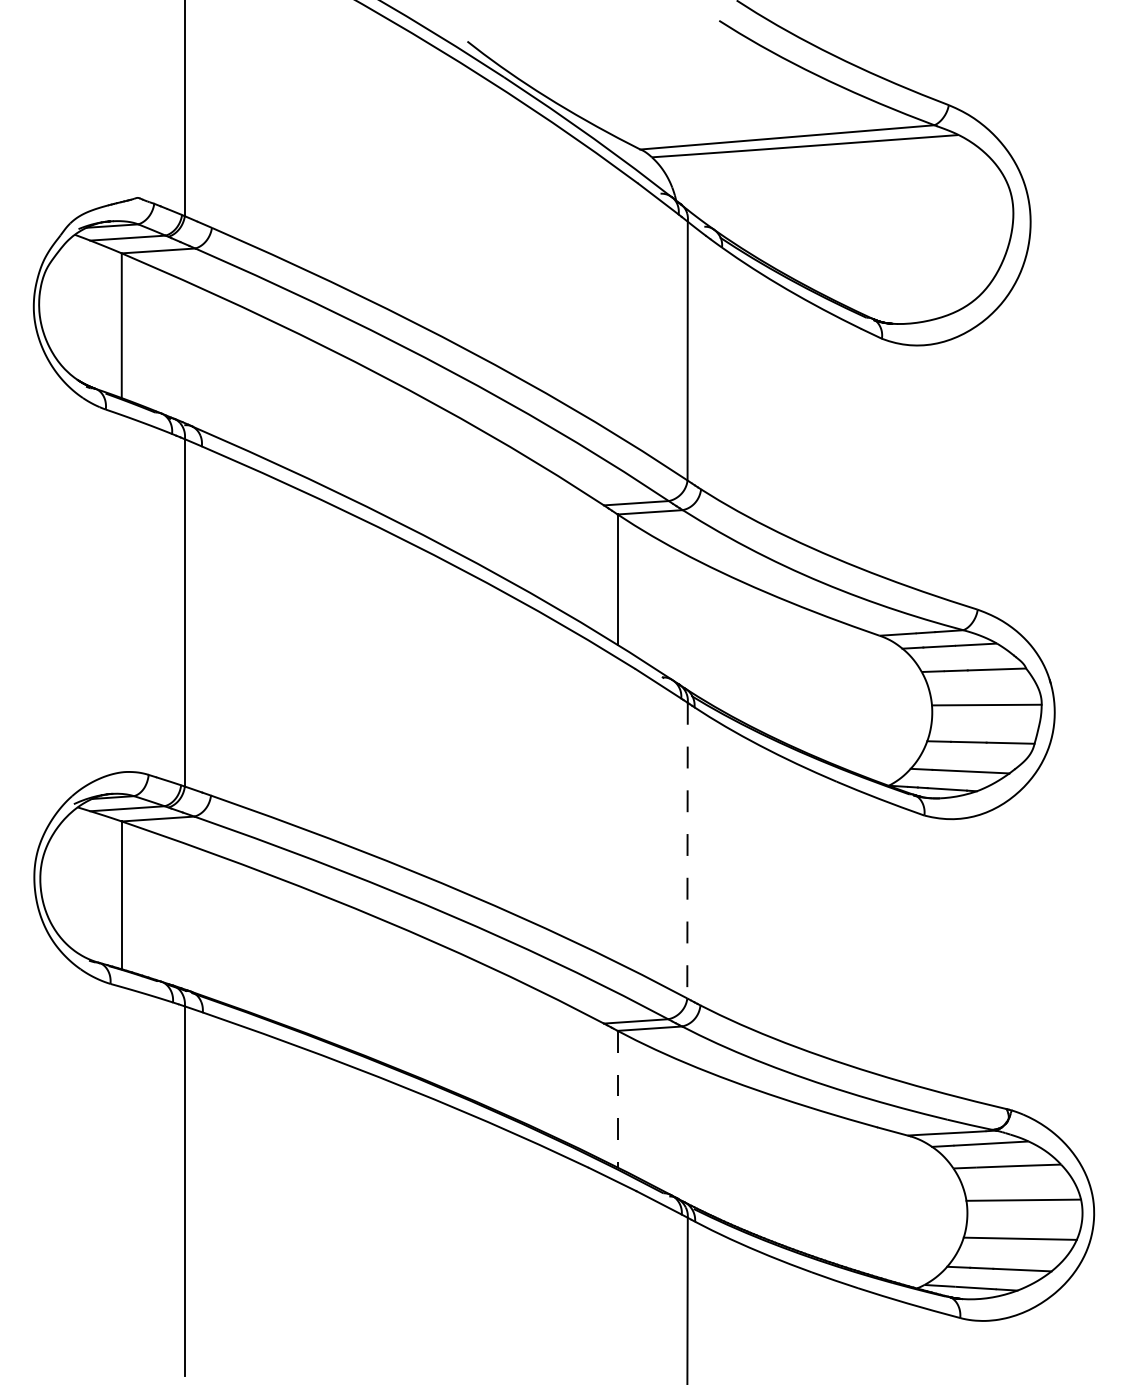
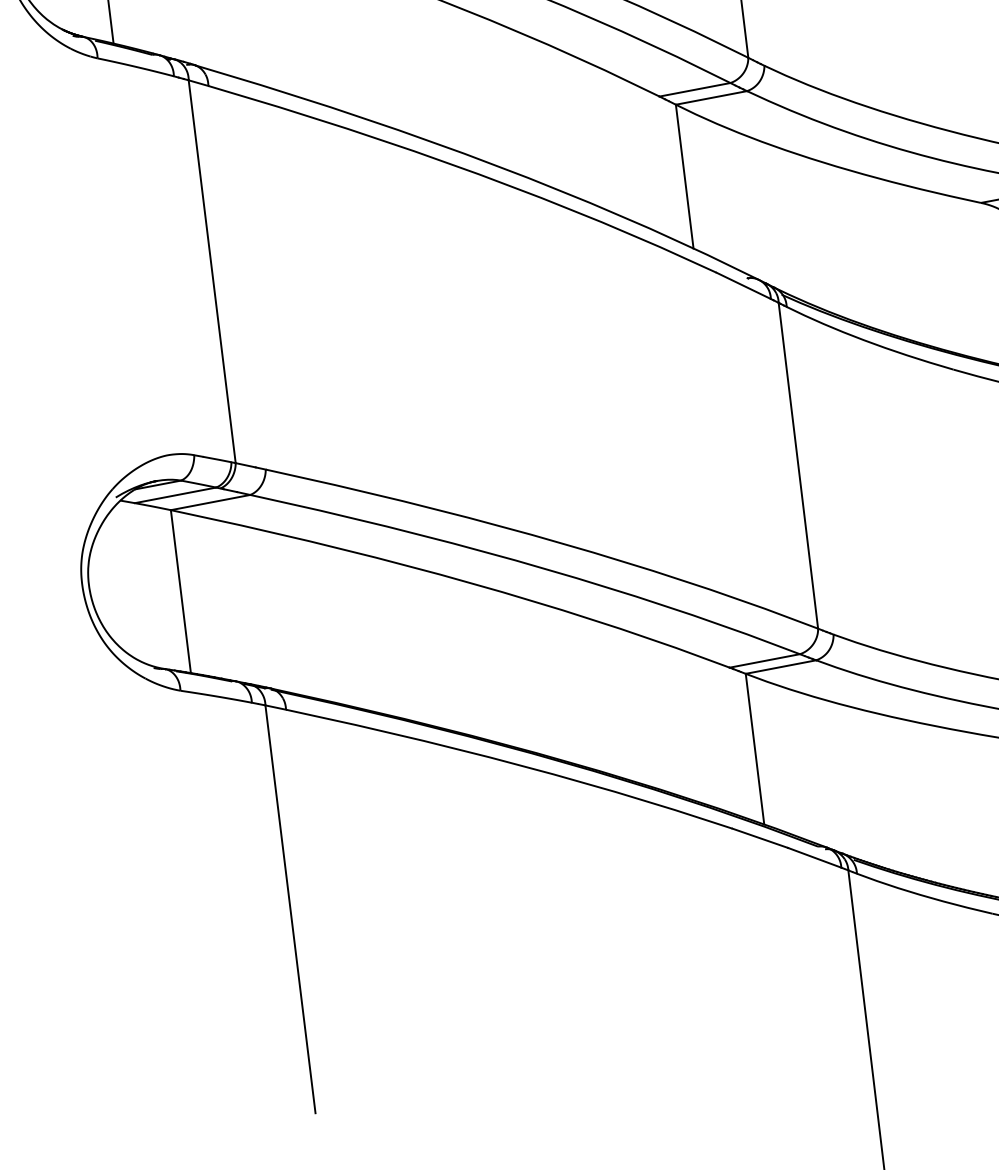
line: (687, 850) -> (798, 465), dashed -> solid
line: (617, 1099) -> (754, 749), dashed -> solid

